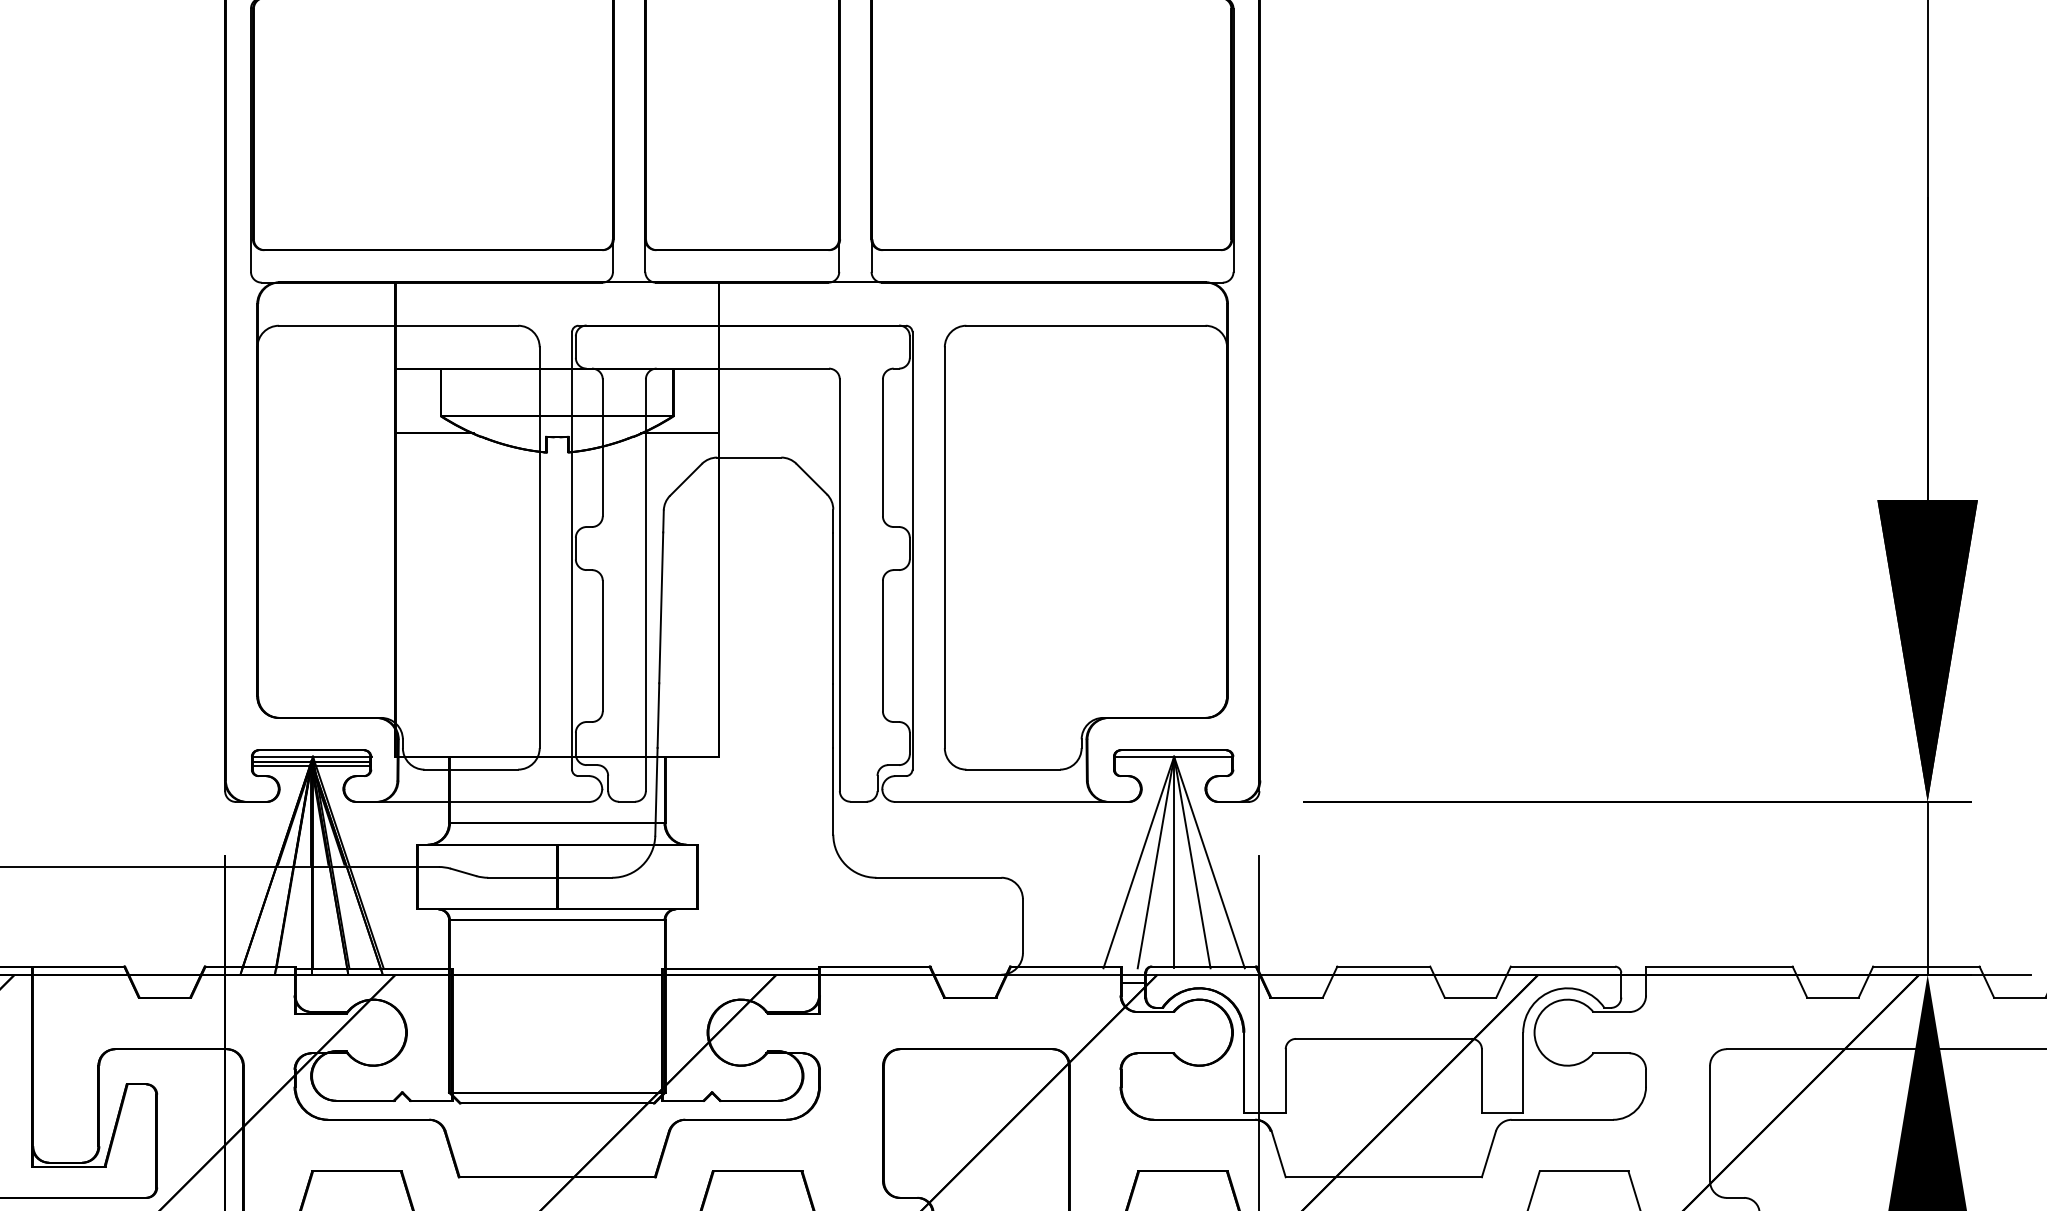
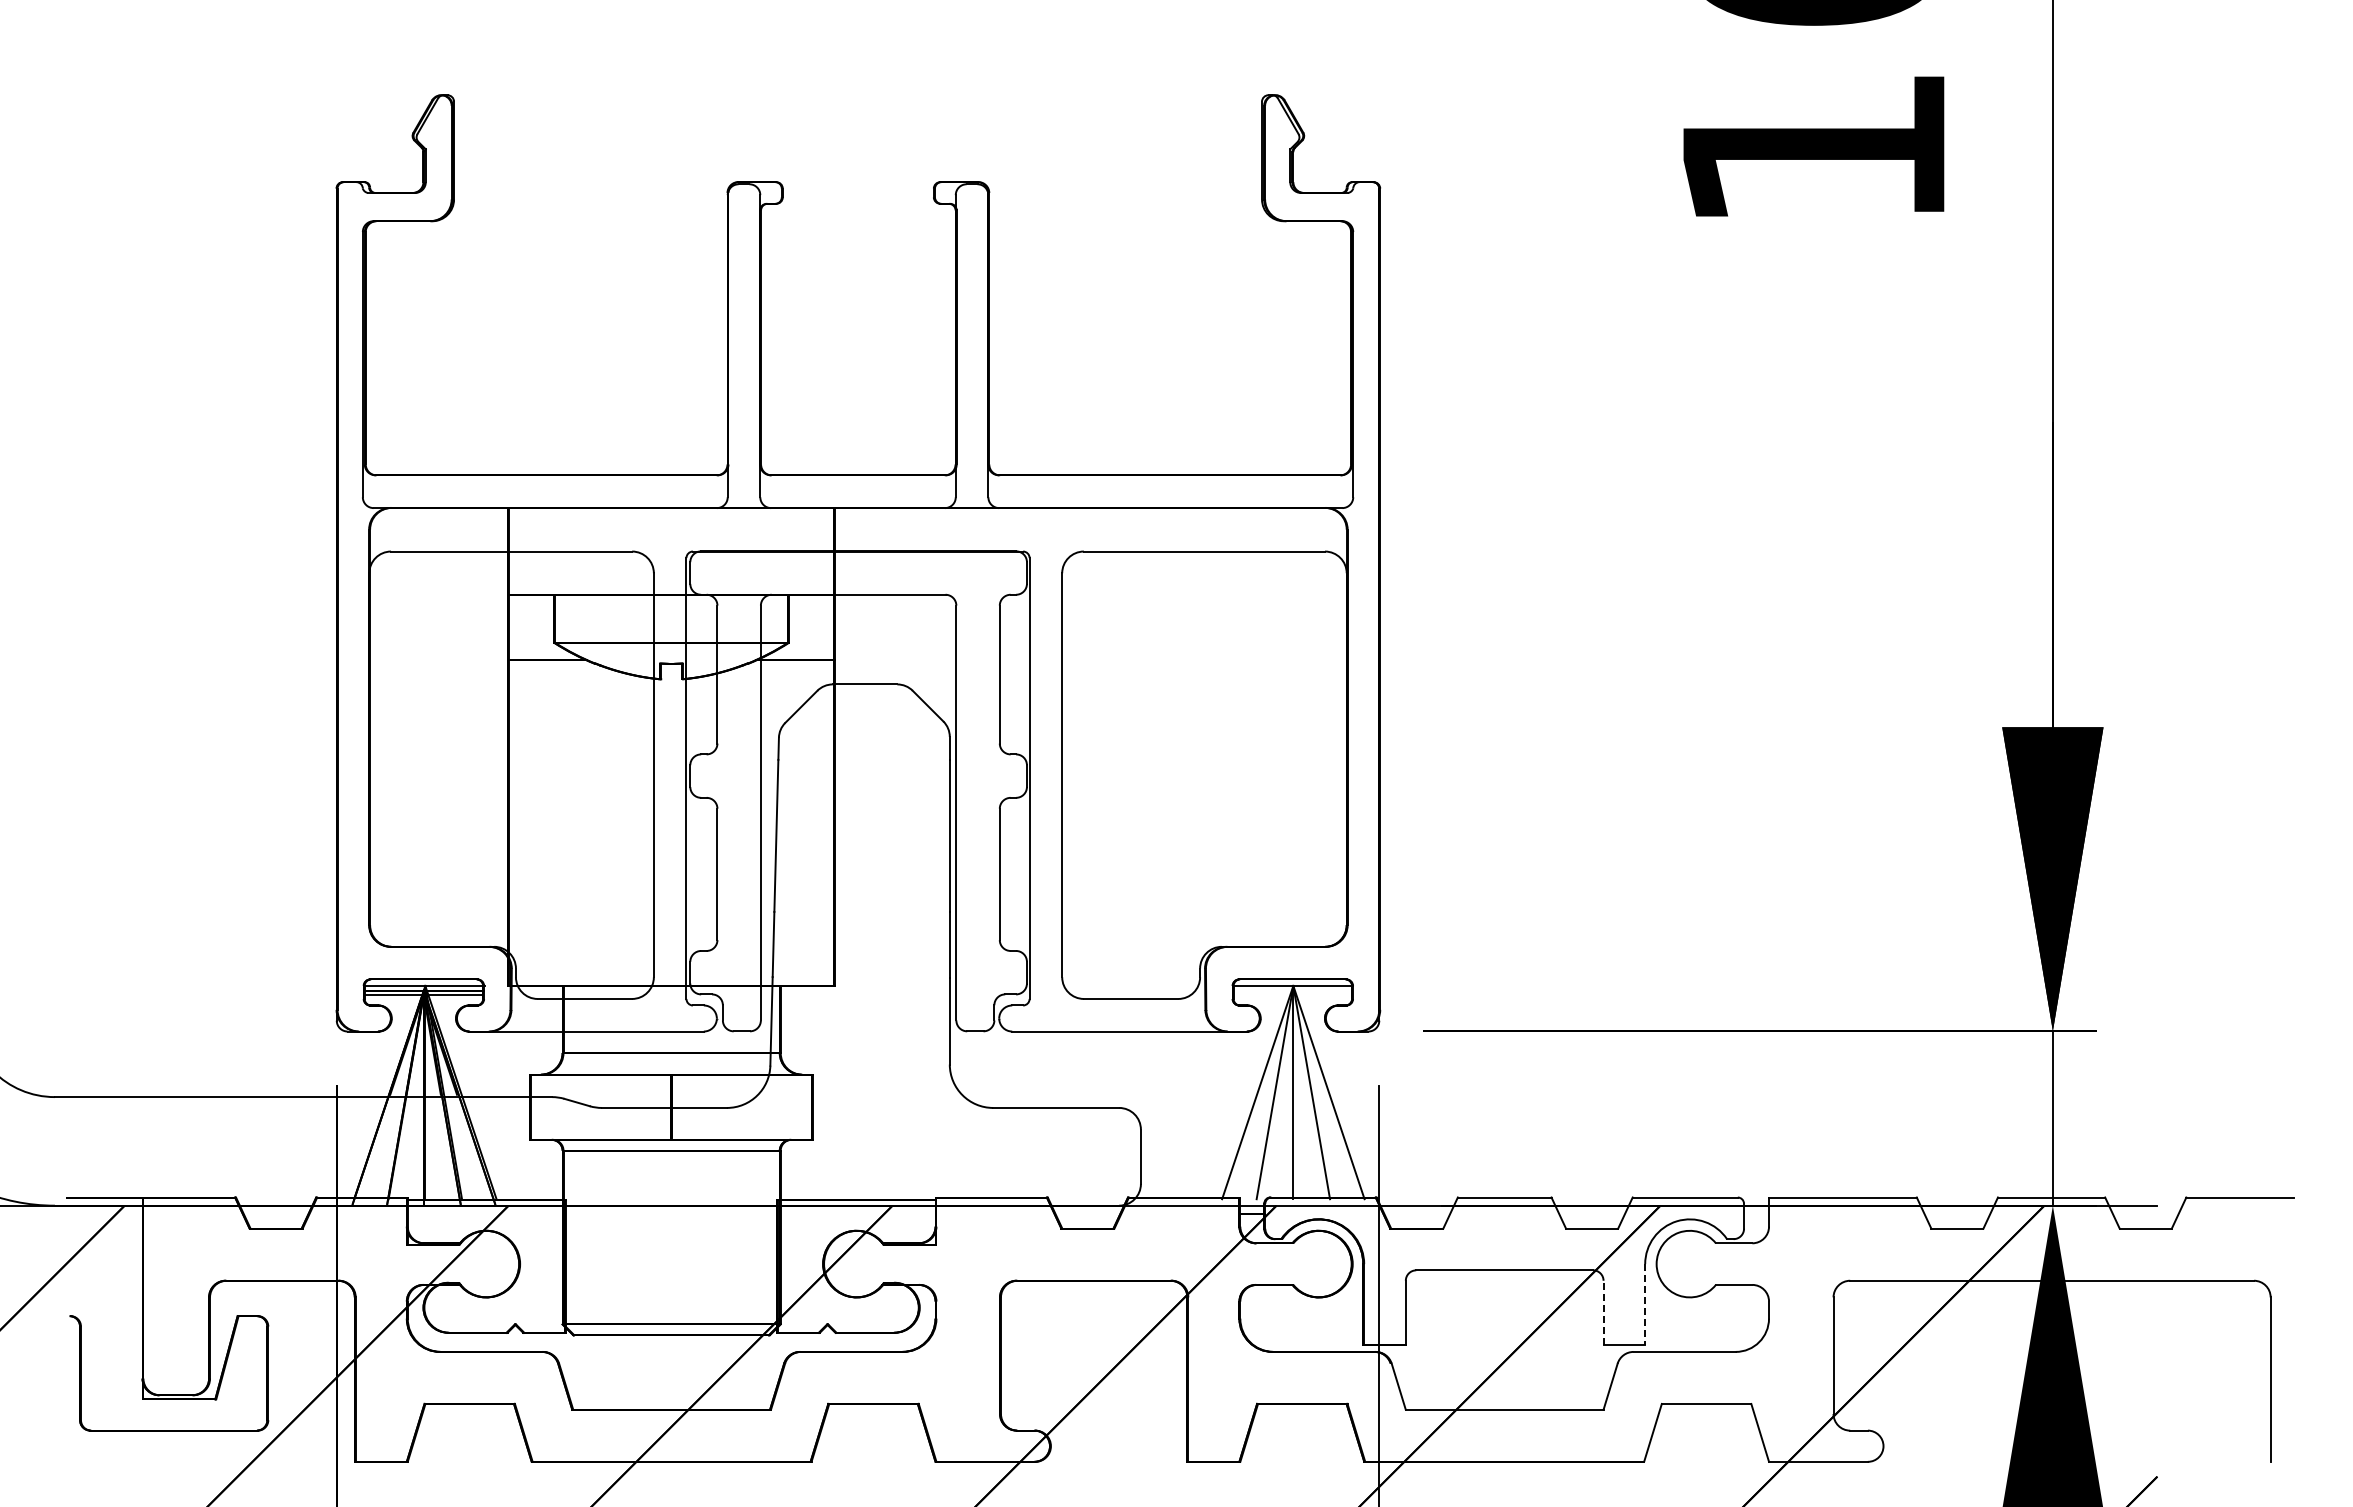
line: (1523, 1072) -> (1645, 1304), solid -> dashed
line: (1481, 1080) -> (1603, 1312), solid -> dashed

